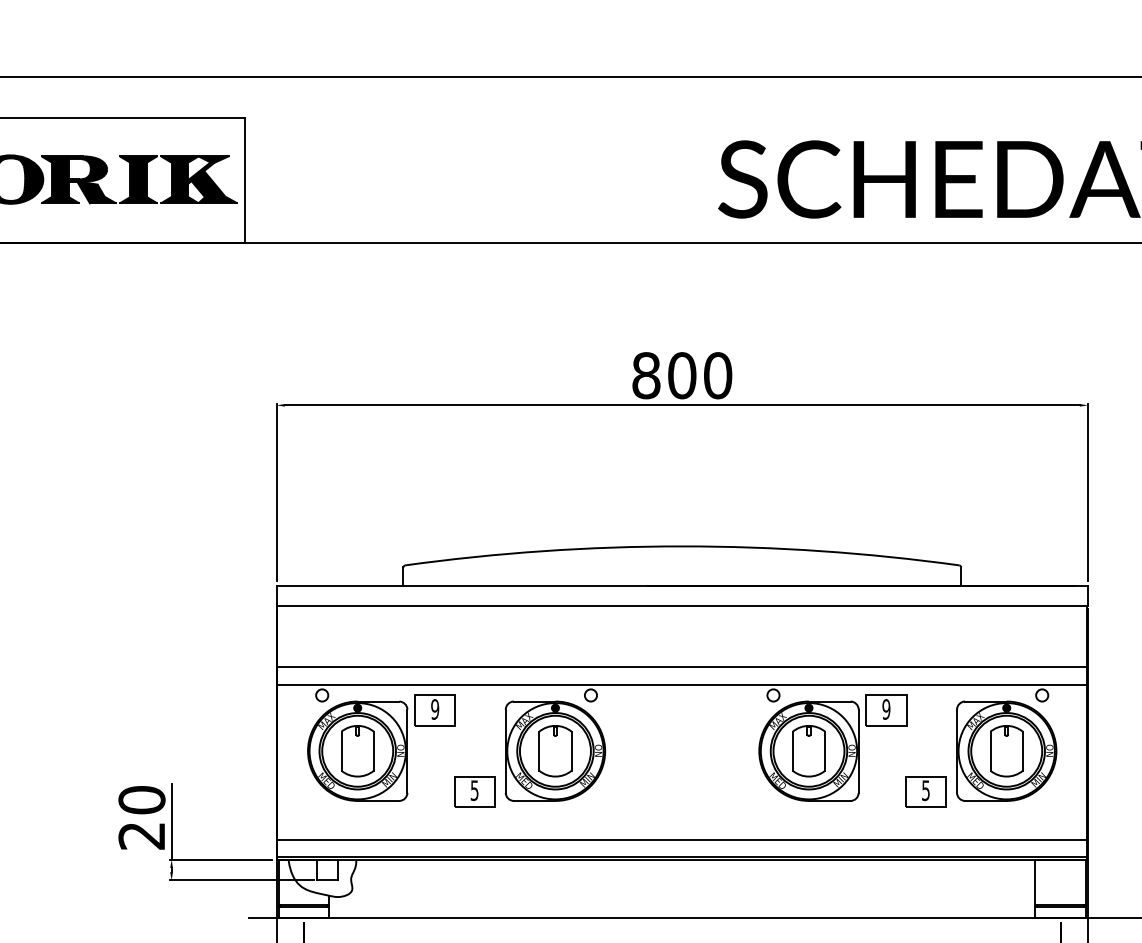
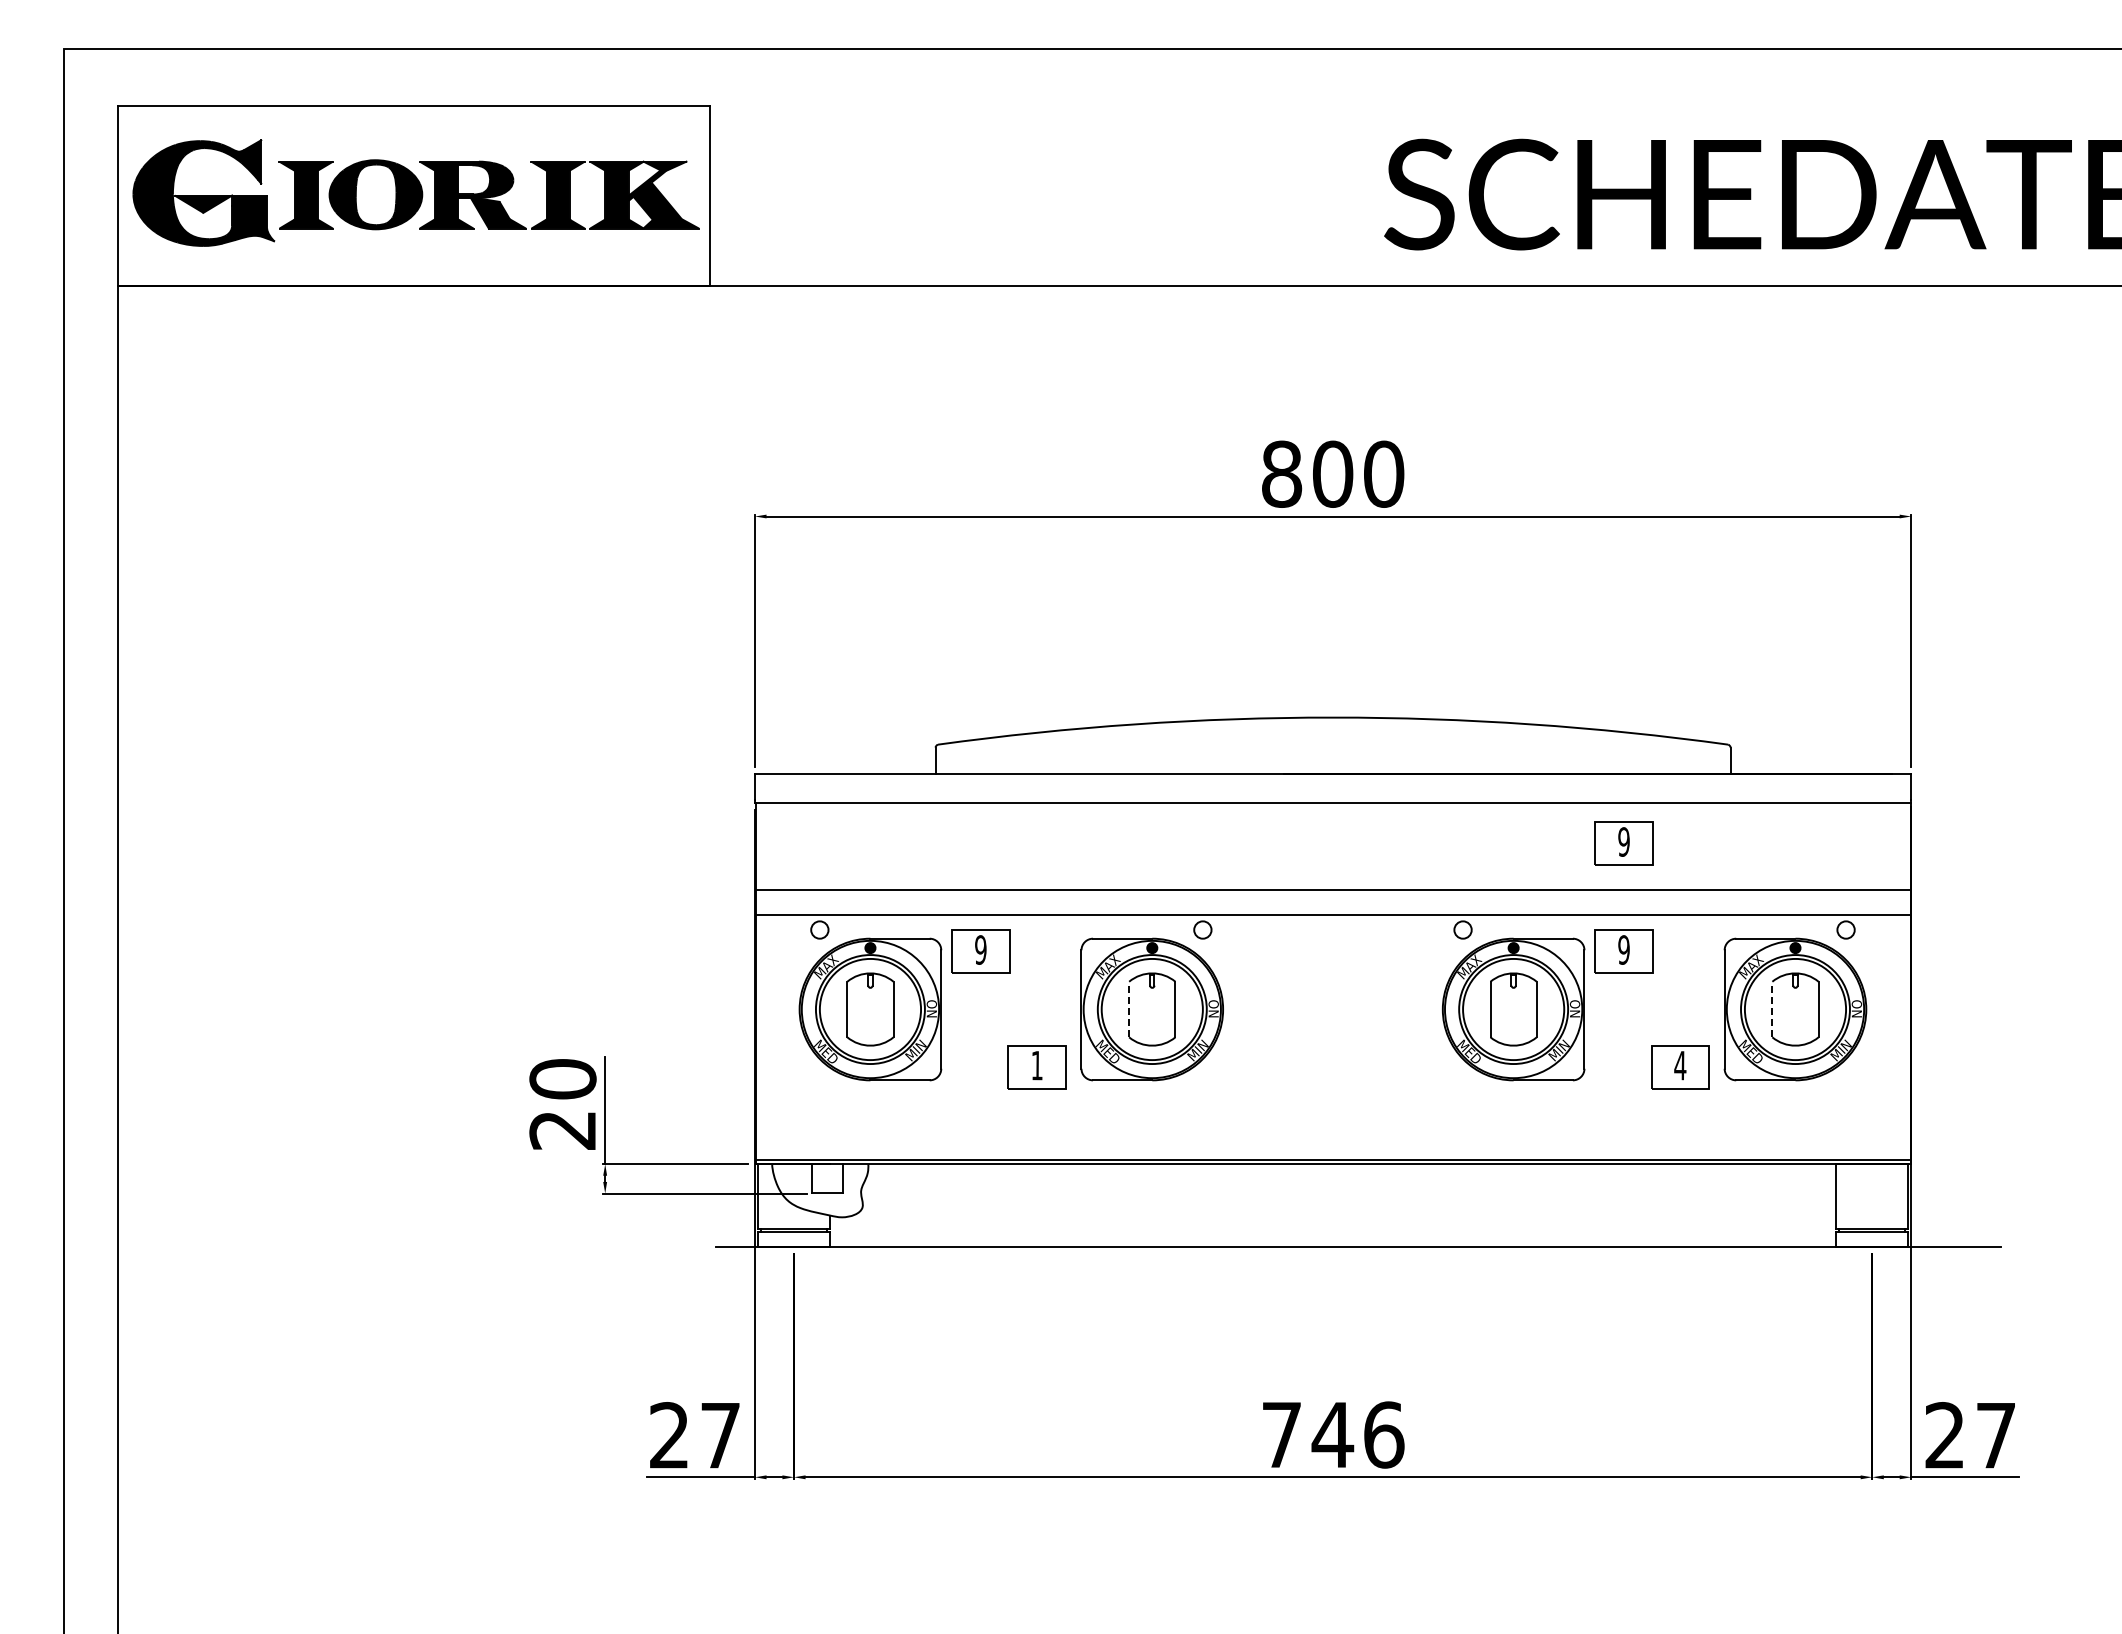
part: (886, 634) -> (1623, 843), added
line: (539, 751) -> (1129, 1009), solid -> dashed
line: (990, 751) -> (1772, 1009), solid -> dashed
text: (474, 790) -> (1036, 1065), 5 -> 1
text: (926, 790) -> (1680, 1065), 5 -> 4
line: (681, 840) -> (1332, 1136), removed

